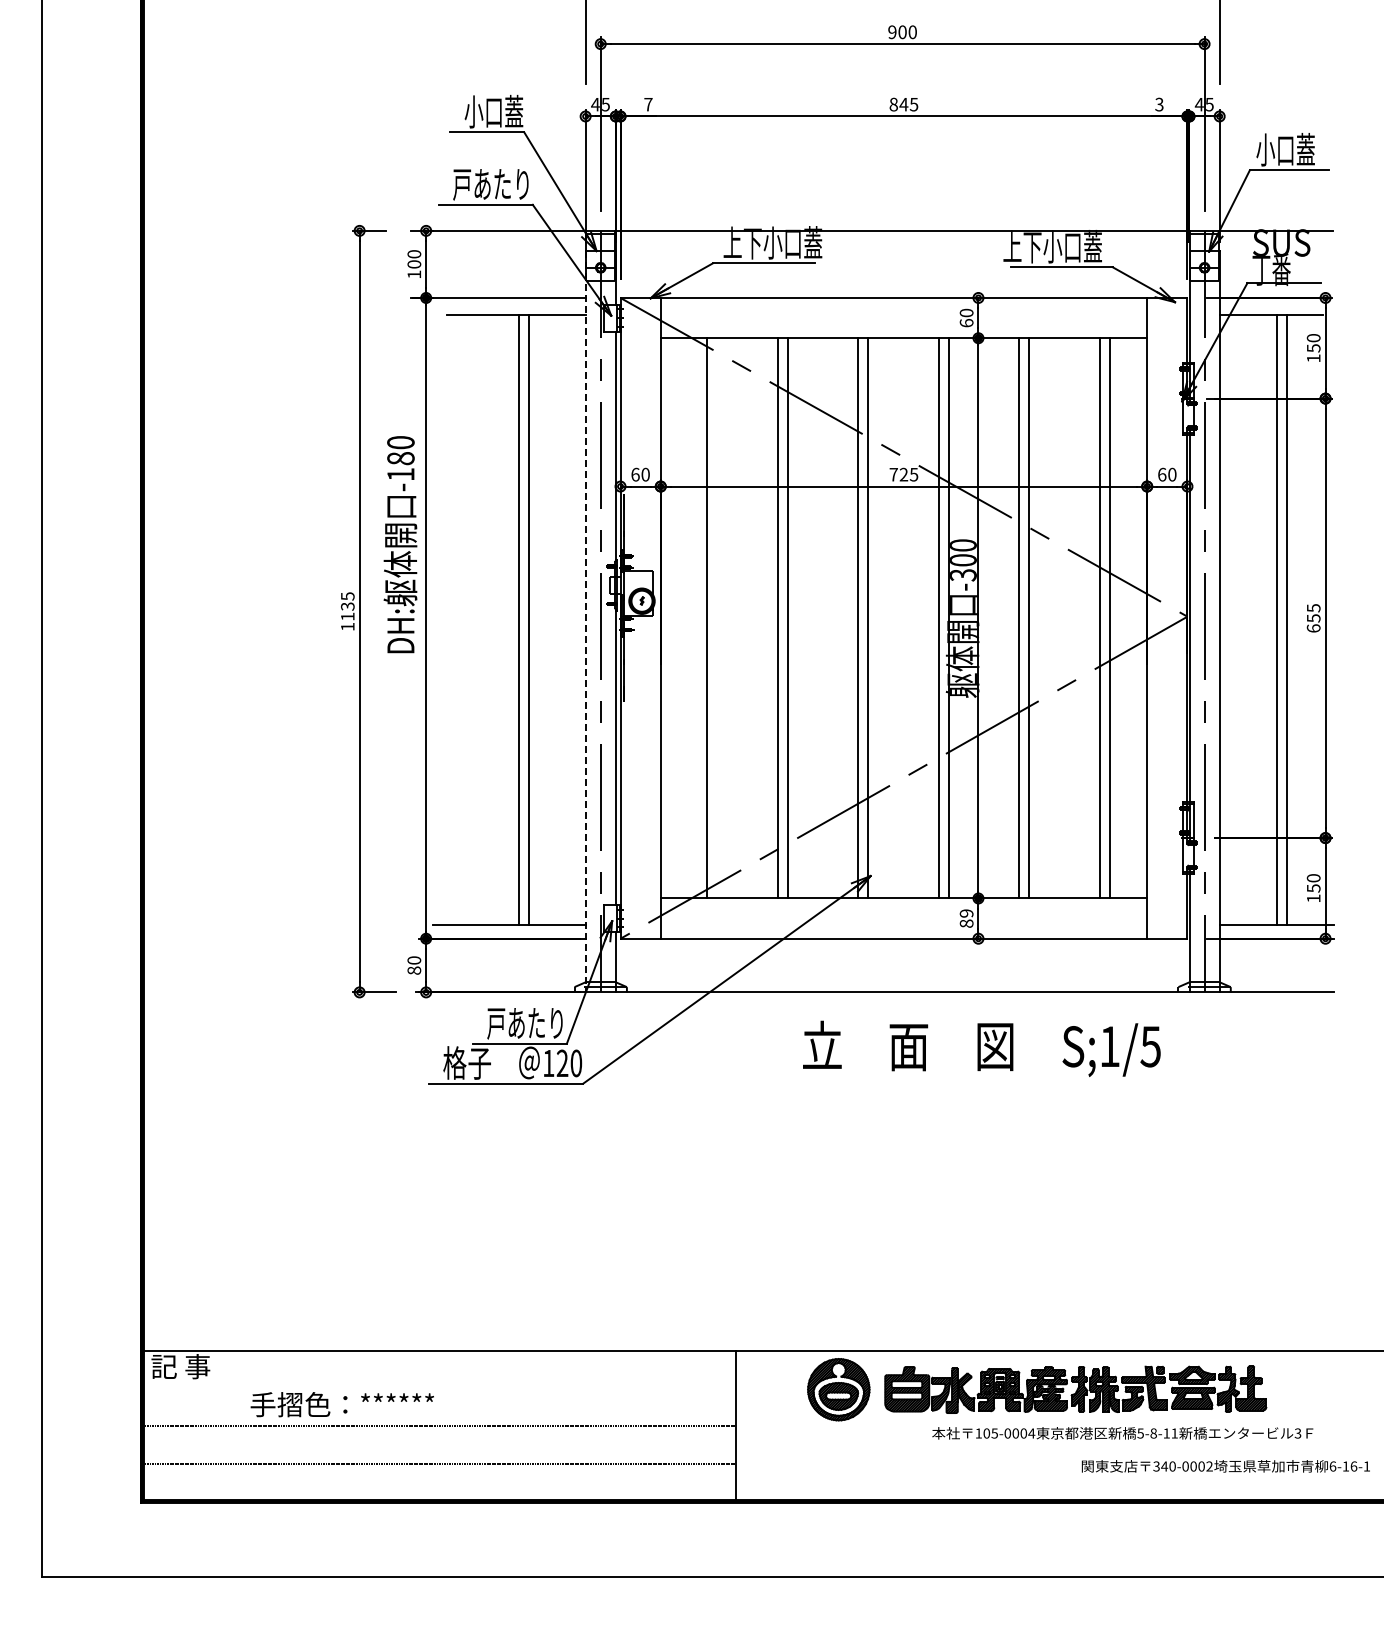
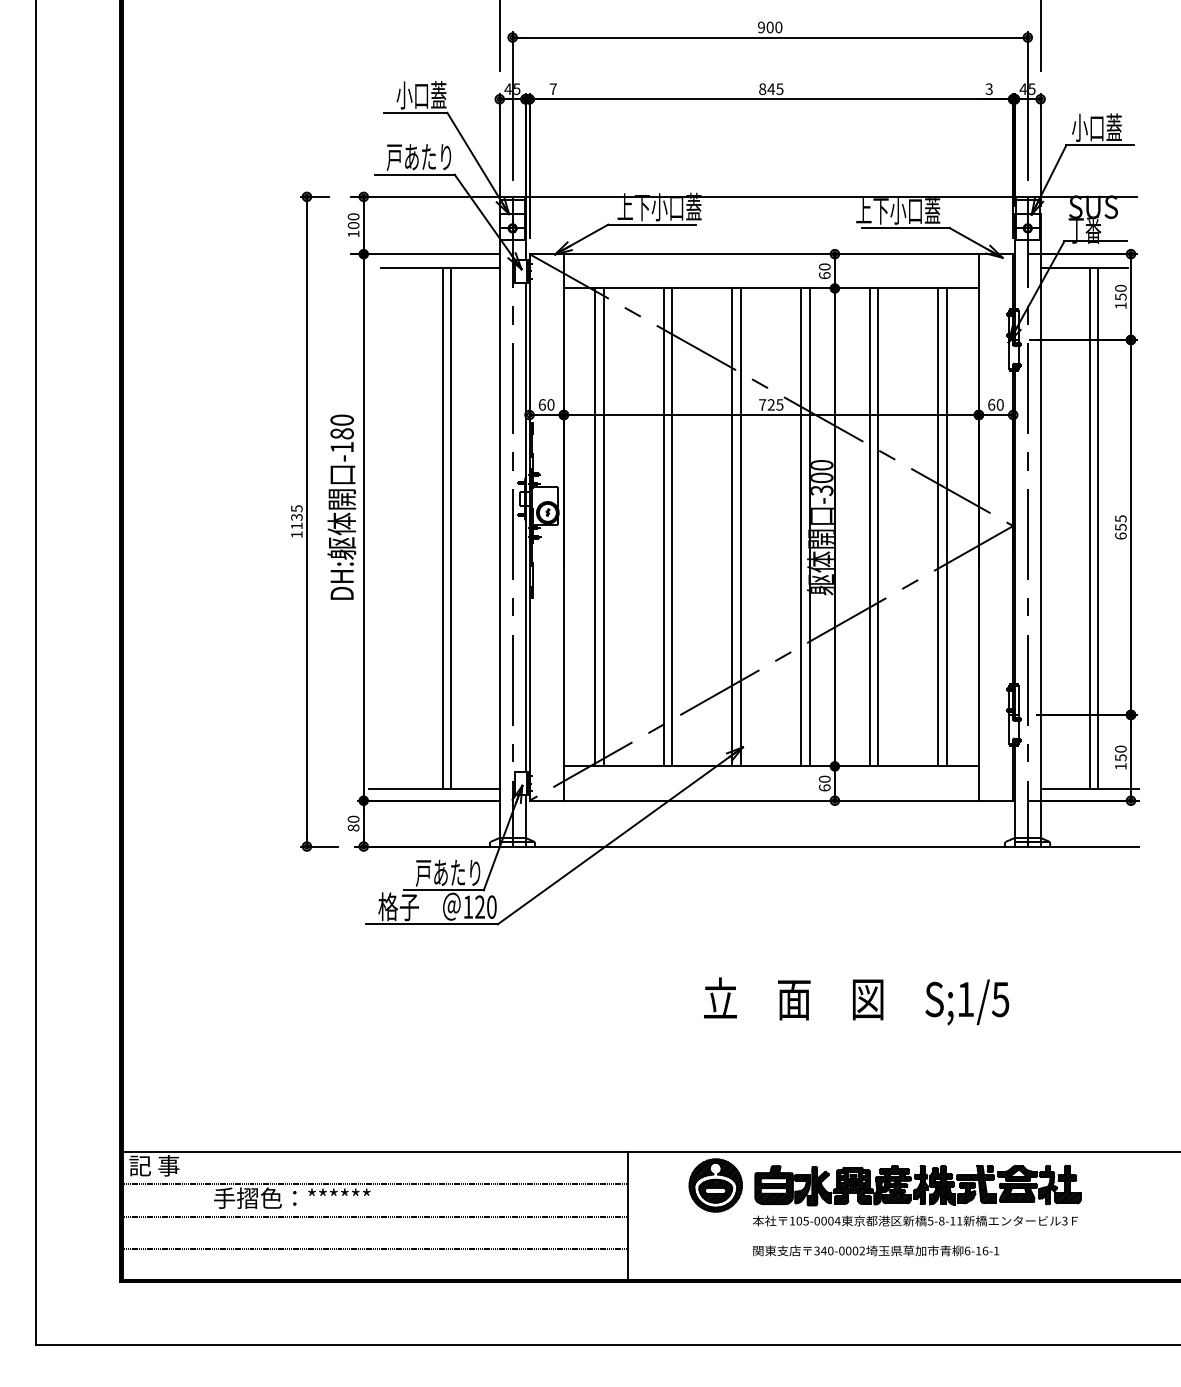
text: (400, 544) -> (341, 507), moved
line: (697, 618) -> (595, 527), added
line: (585, 621) -> (499, 530), dashed -> solid
text: (966, 918) -> (824, 783), 89 -> 60
text: (981, 1048) -> (856, 1001), moved
line: (438, 1388) -> (374, 1184), added
text: (1122, 1433) -> (915, 1221), moved
text: (1225, 1466) -> (875, 1251), moved

